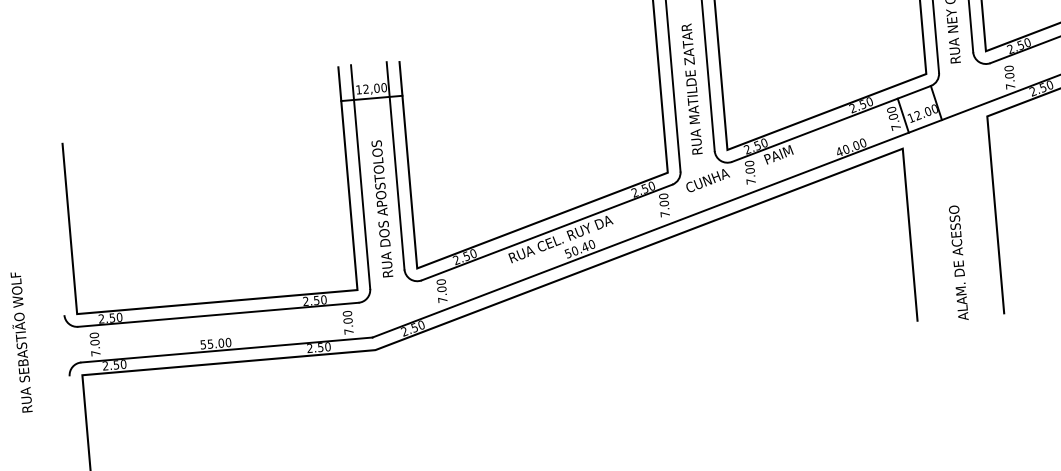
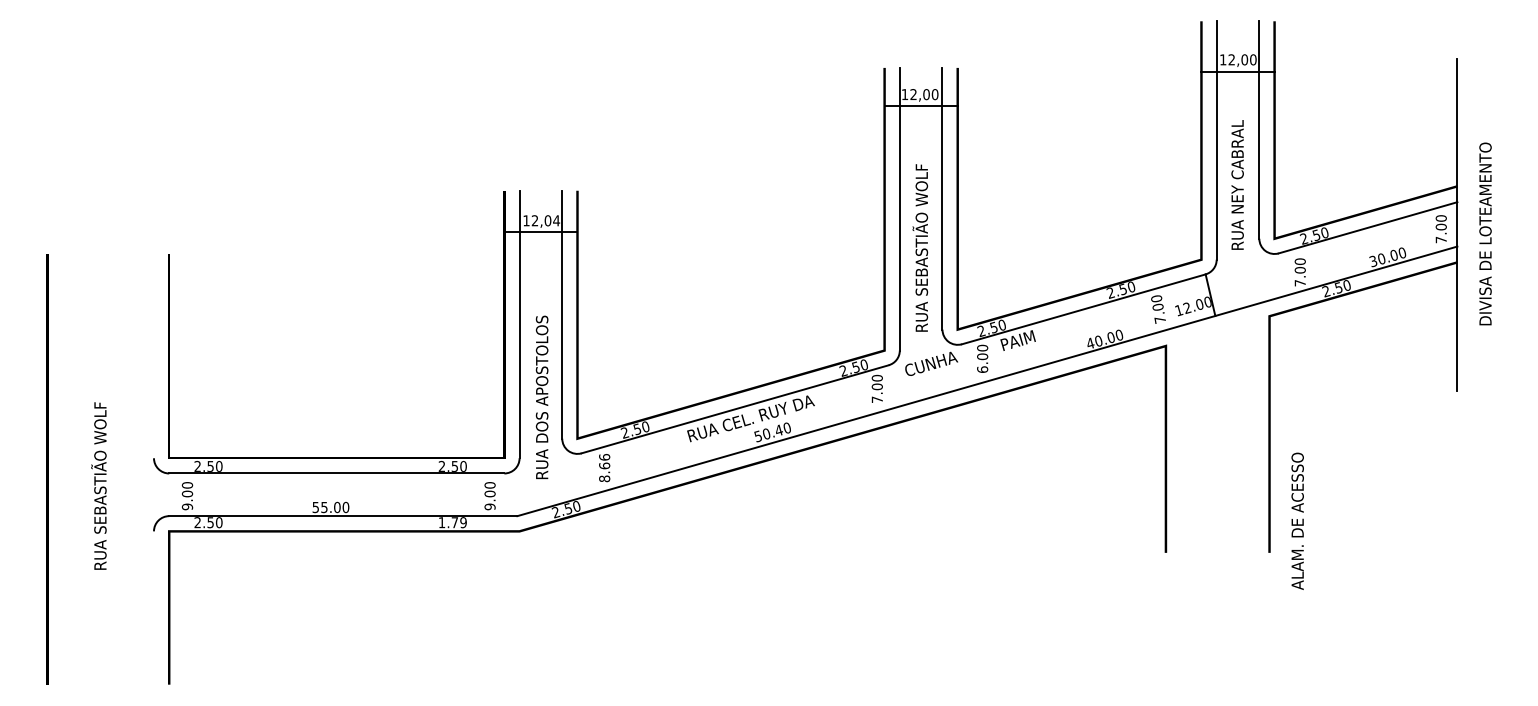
text: (689, 68) -> (920, 229), RUA MATILDE ZATAR -> RUA SEBASTIÃO WOLF
text: (384, 87) -> (556, 220), 12,00 -> 12,04
line: (902, 115) -> (1169, 306), removed
text: (751, 181) -> (982, 369), 7.00 -> 6.00
text: (381, 208) -> (541, 397), moved
text: (958, 262) -> (1297, 520), moved
text: (441, 291) -> (604, 468), 7.00 -> 8.66
text: (348, 331) -> (489, 506), 7.00 -> 9.00
text: (318, 347) -> (452, 522), 2.50 -> 1.79
text: (95, 353) -> (187, 506), 7.00 -> 9.00

